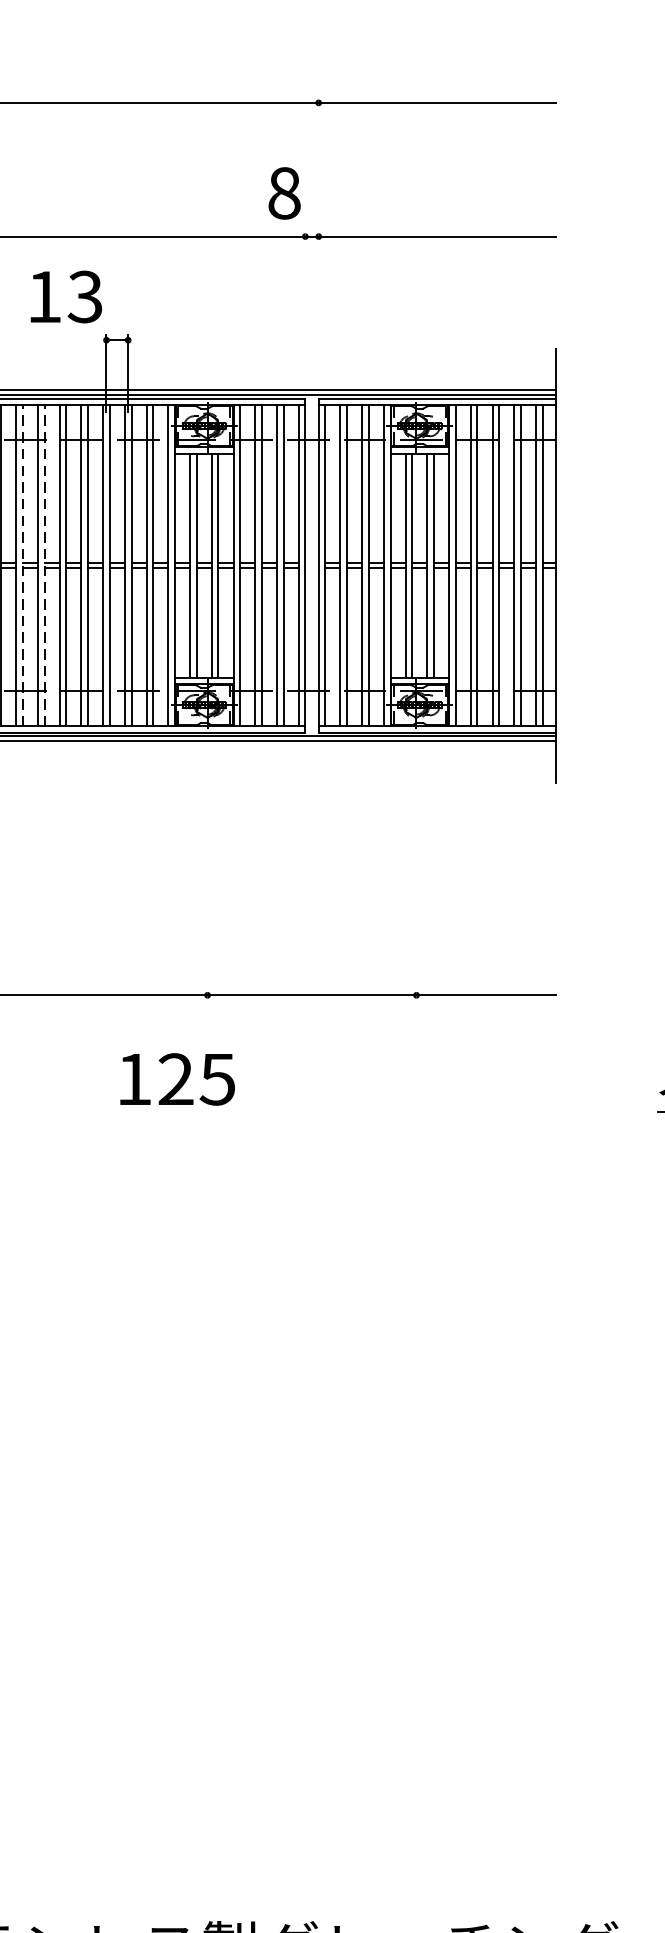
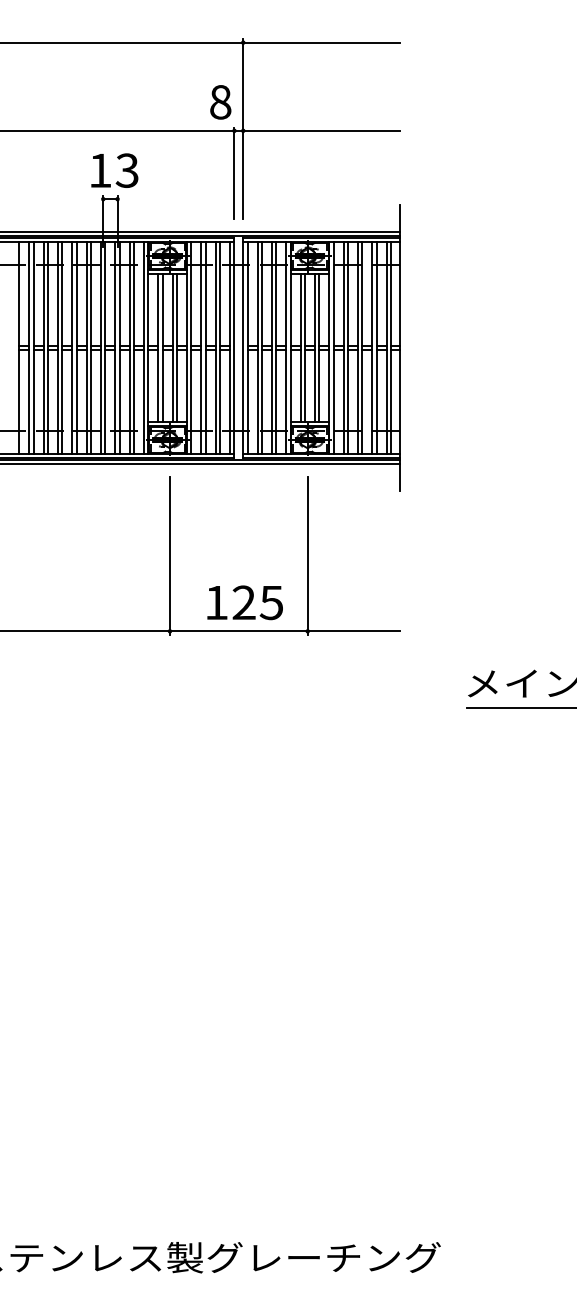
line: (319, 234) -> (243, 129), added
text: (65, 296) -> (114, 170), moved
line: (305, 301) -> (234, 173), added
line: (23, 566) -> (48, 348), dashed -> solid
line: (44, 566) -> (62, 348), dashed -> solid
line: (206, 880) -> (169, 555), added
line: (416, 880) -> (307, 555), added
text: (176, 1078) -> (244, 602), moved

